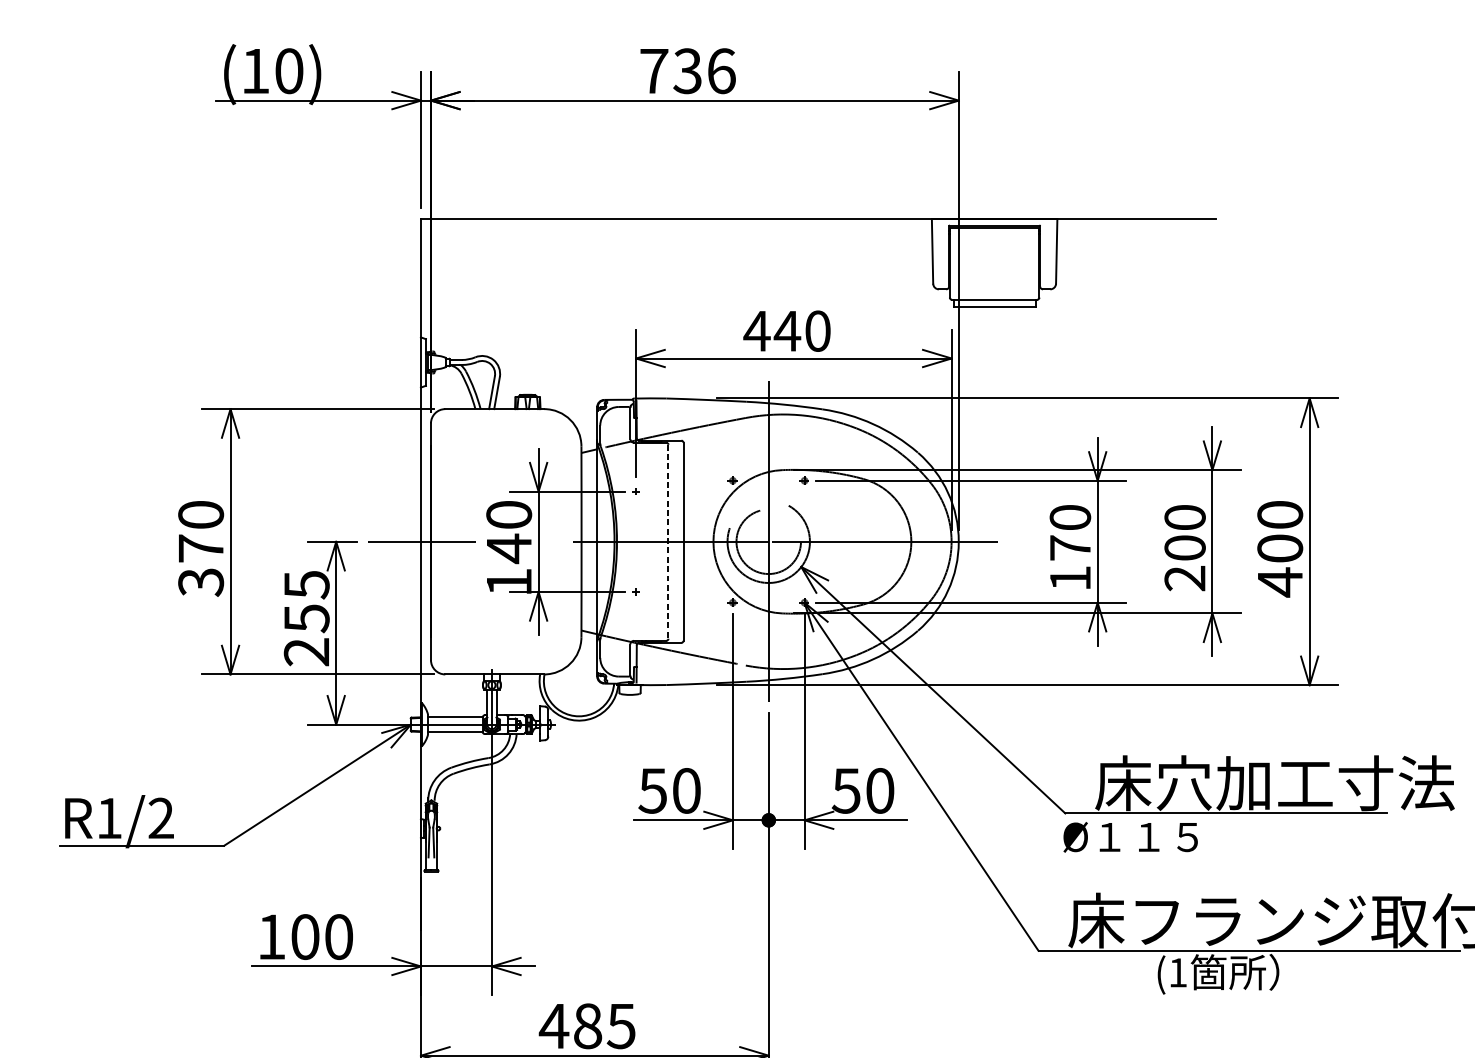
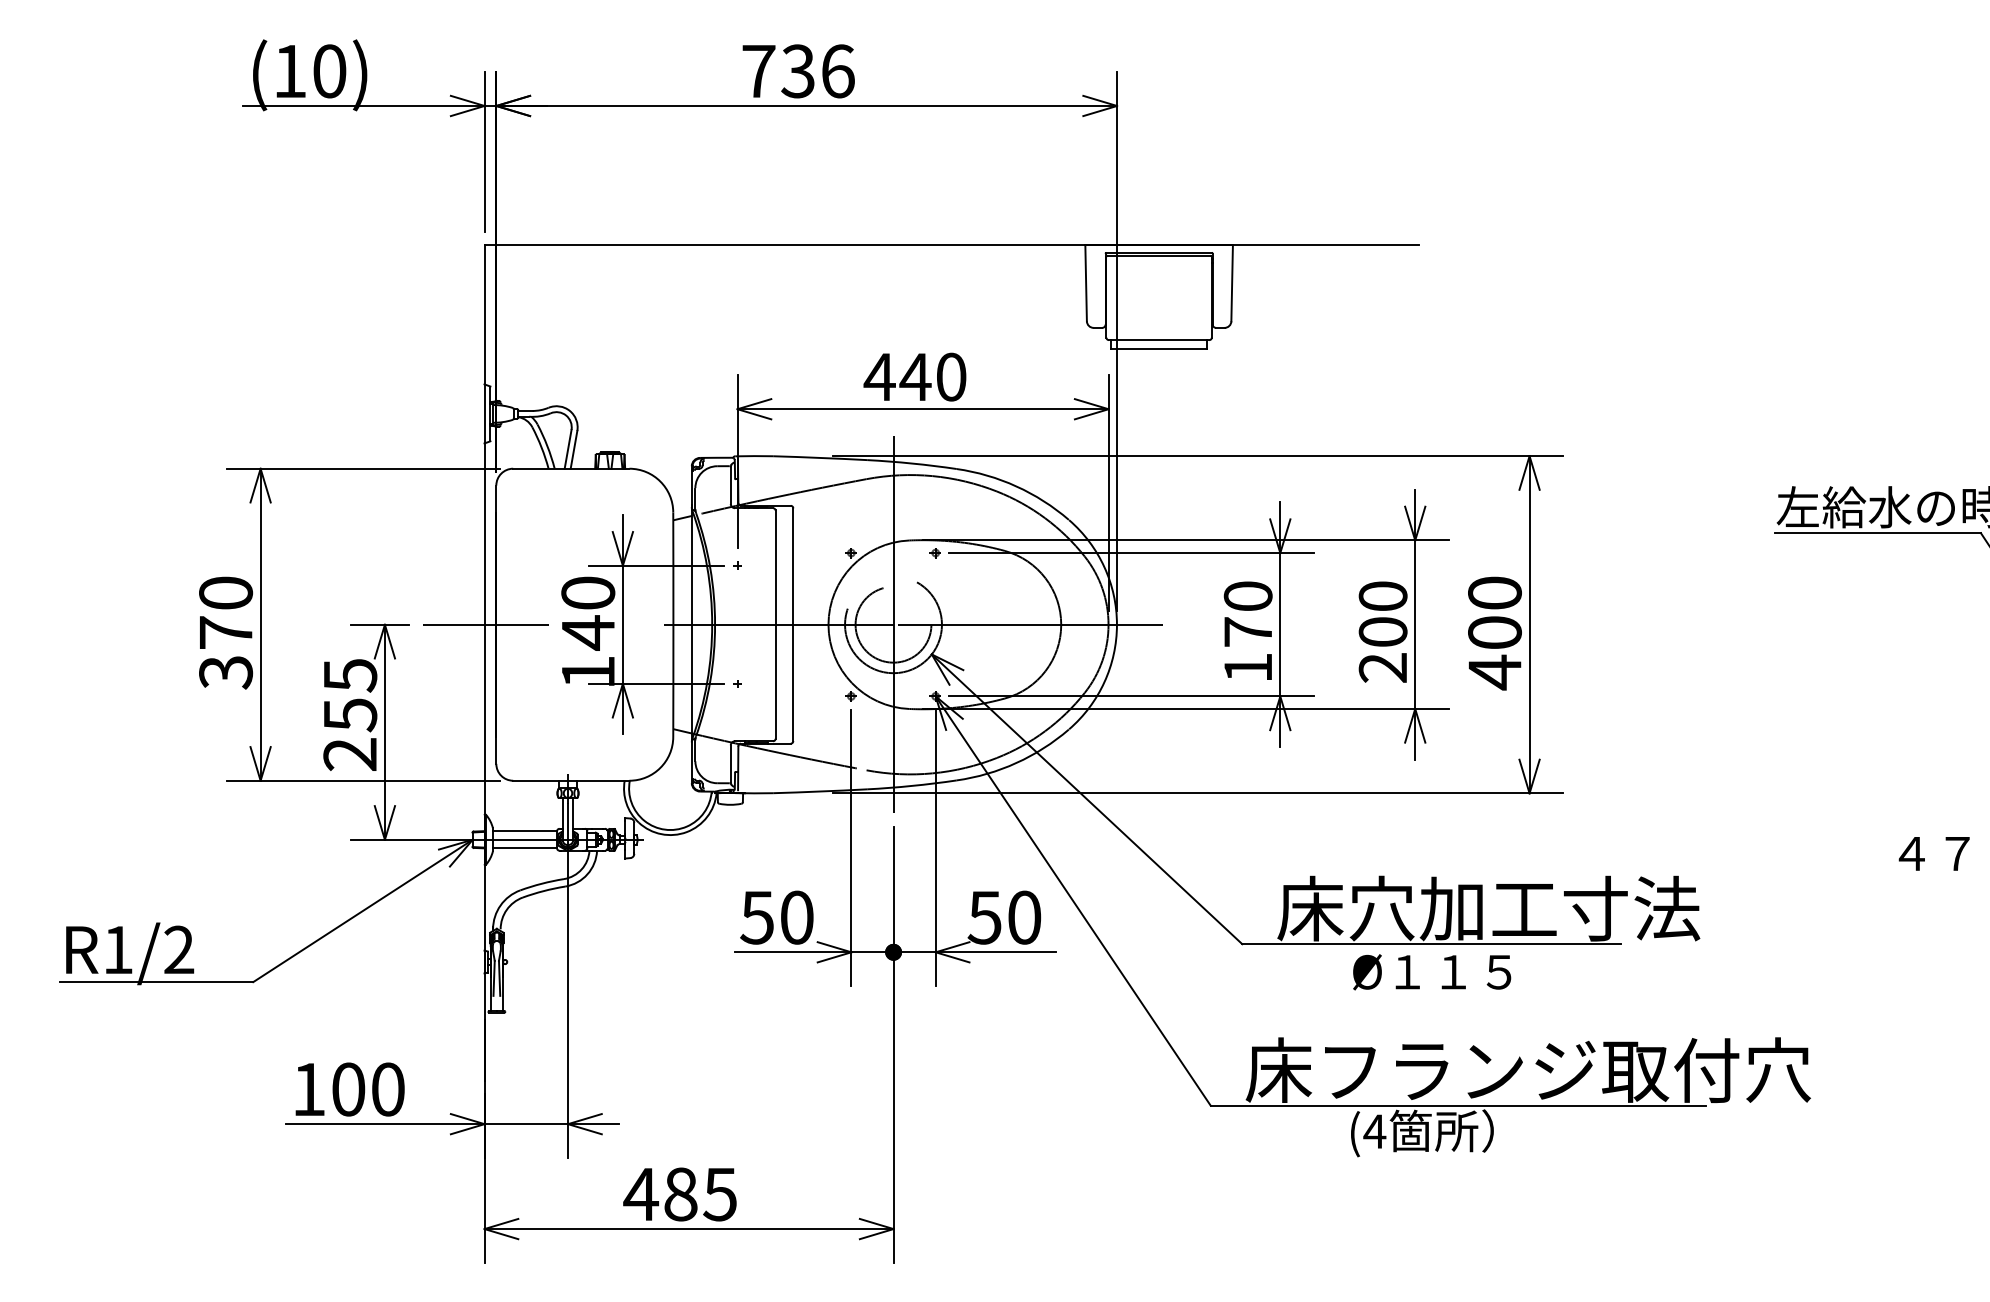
line: (668, 542) -> (775, 625), dashed -> solid
text: (1131, 837) -> (1432, 972), moved
text: (1177, 972) -> (1374, 1131), (1 -> (4

